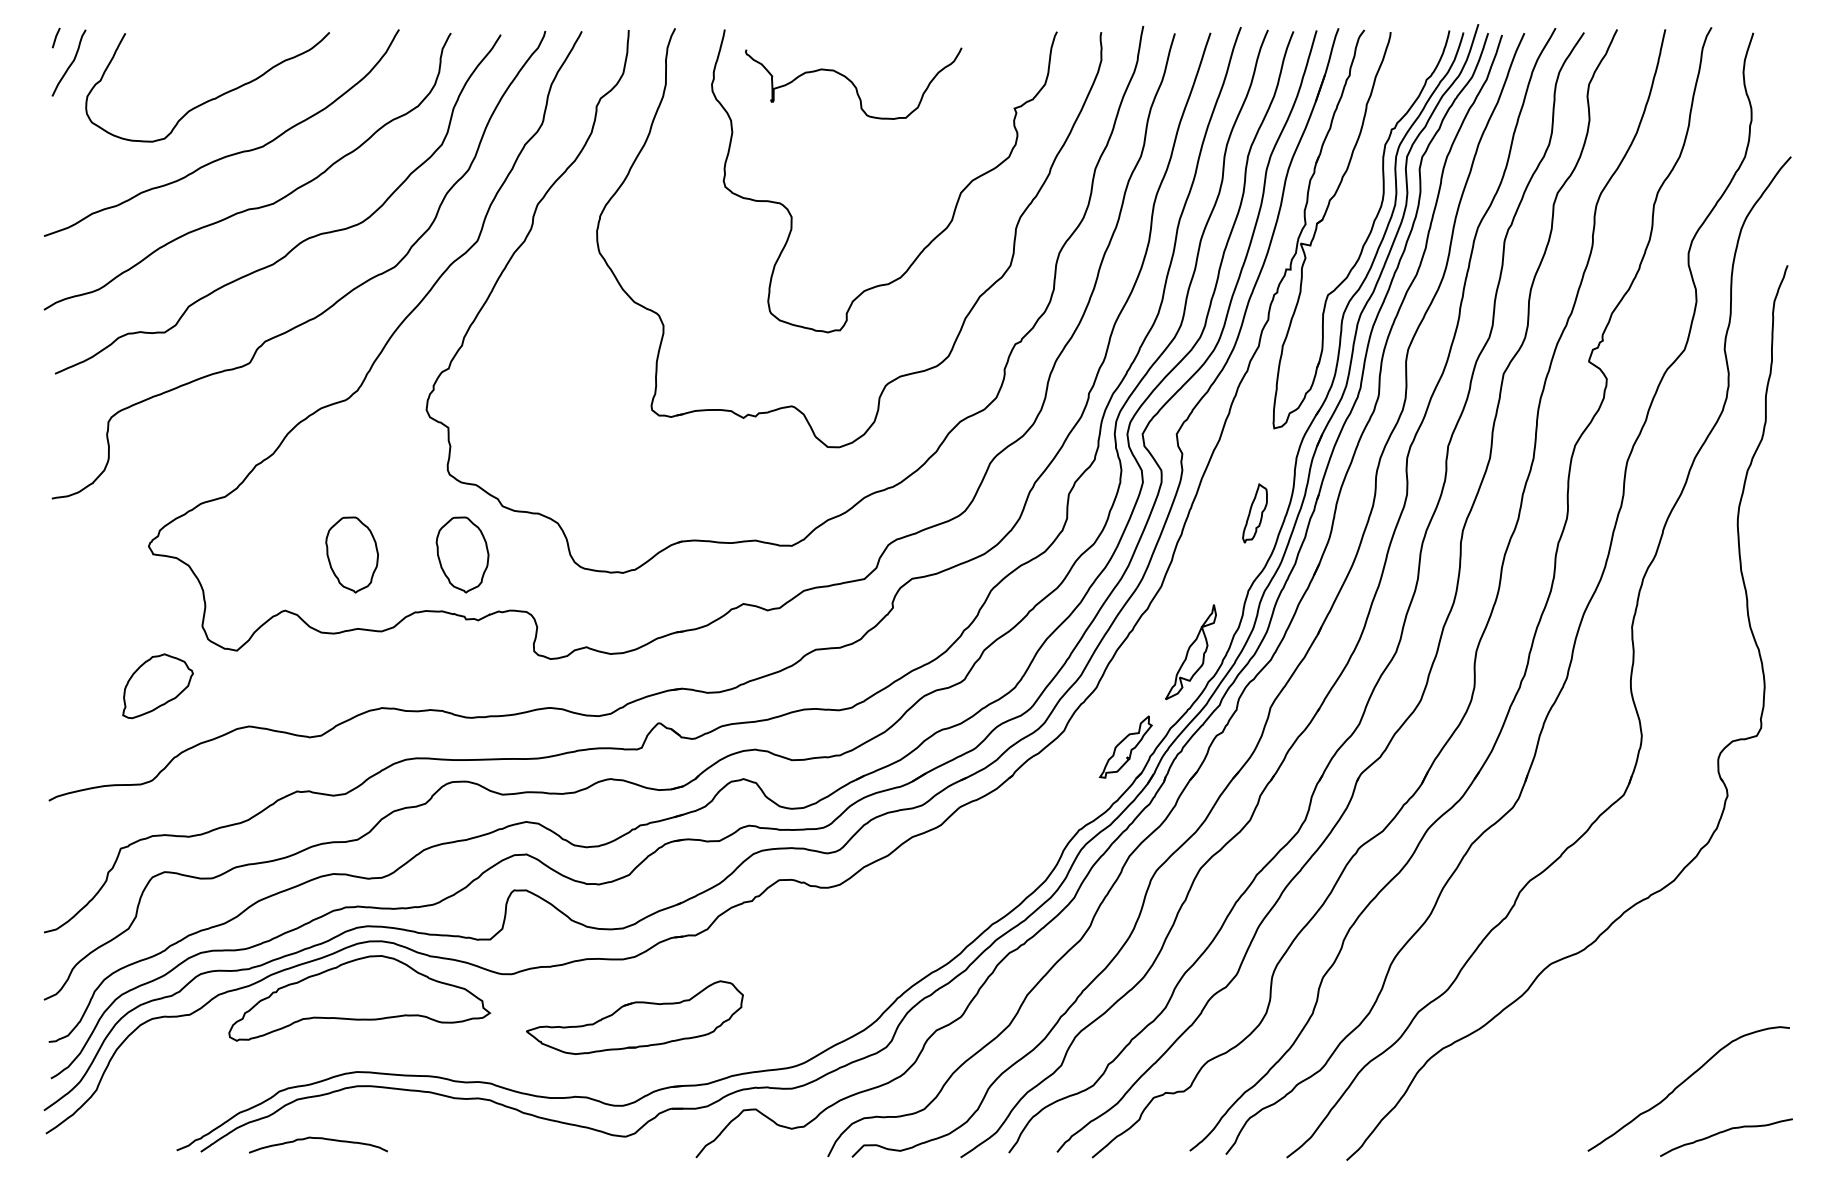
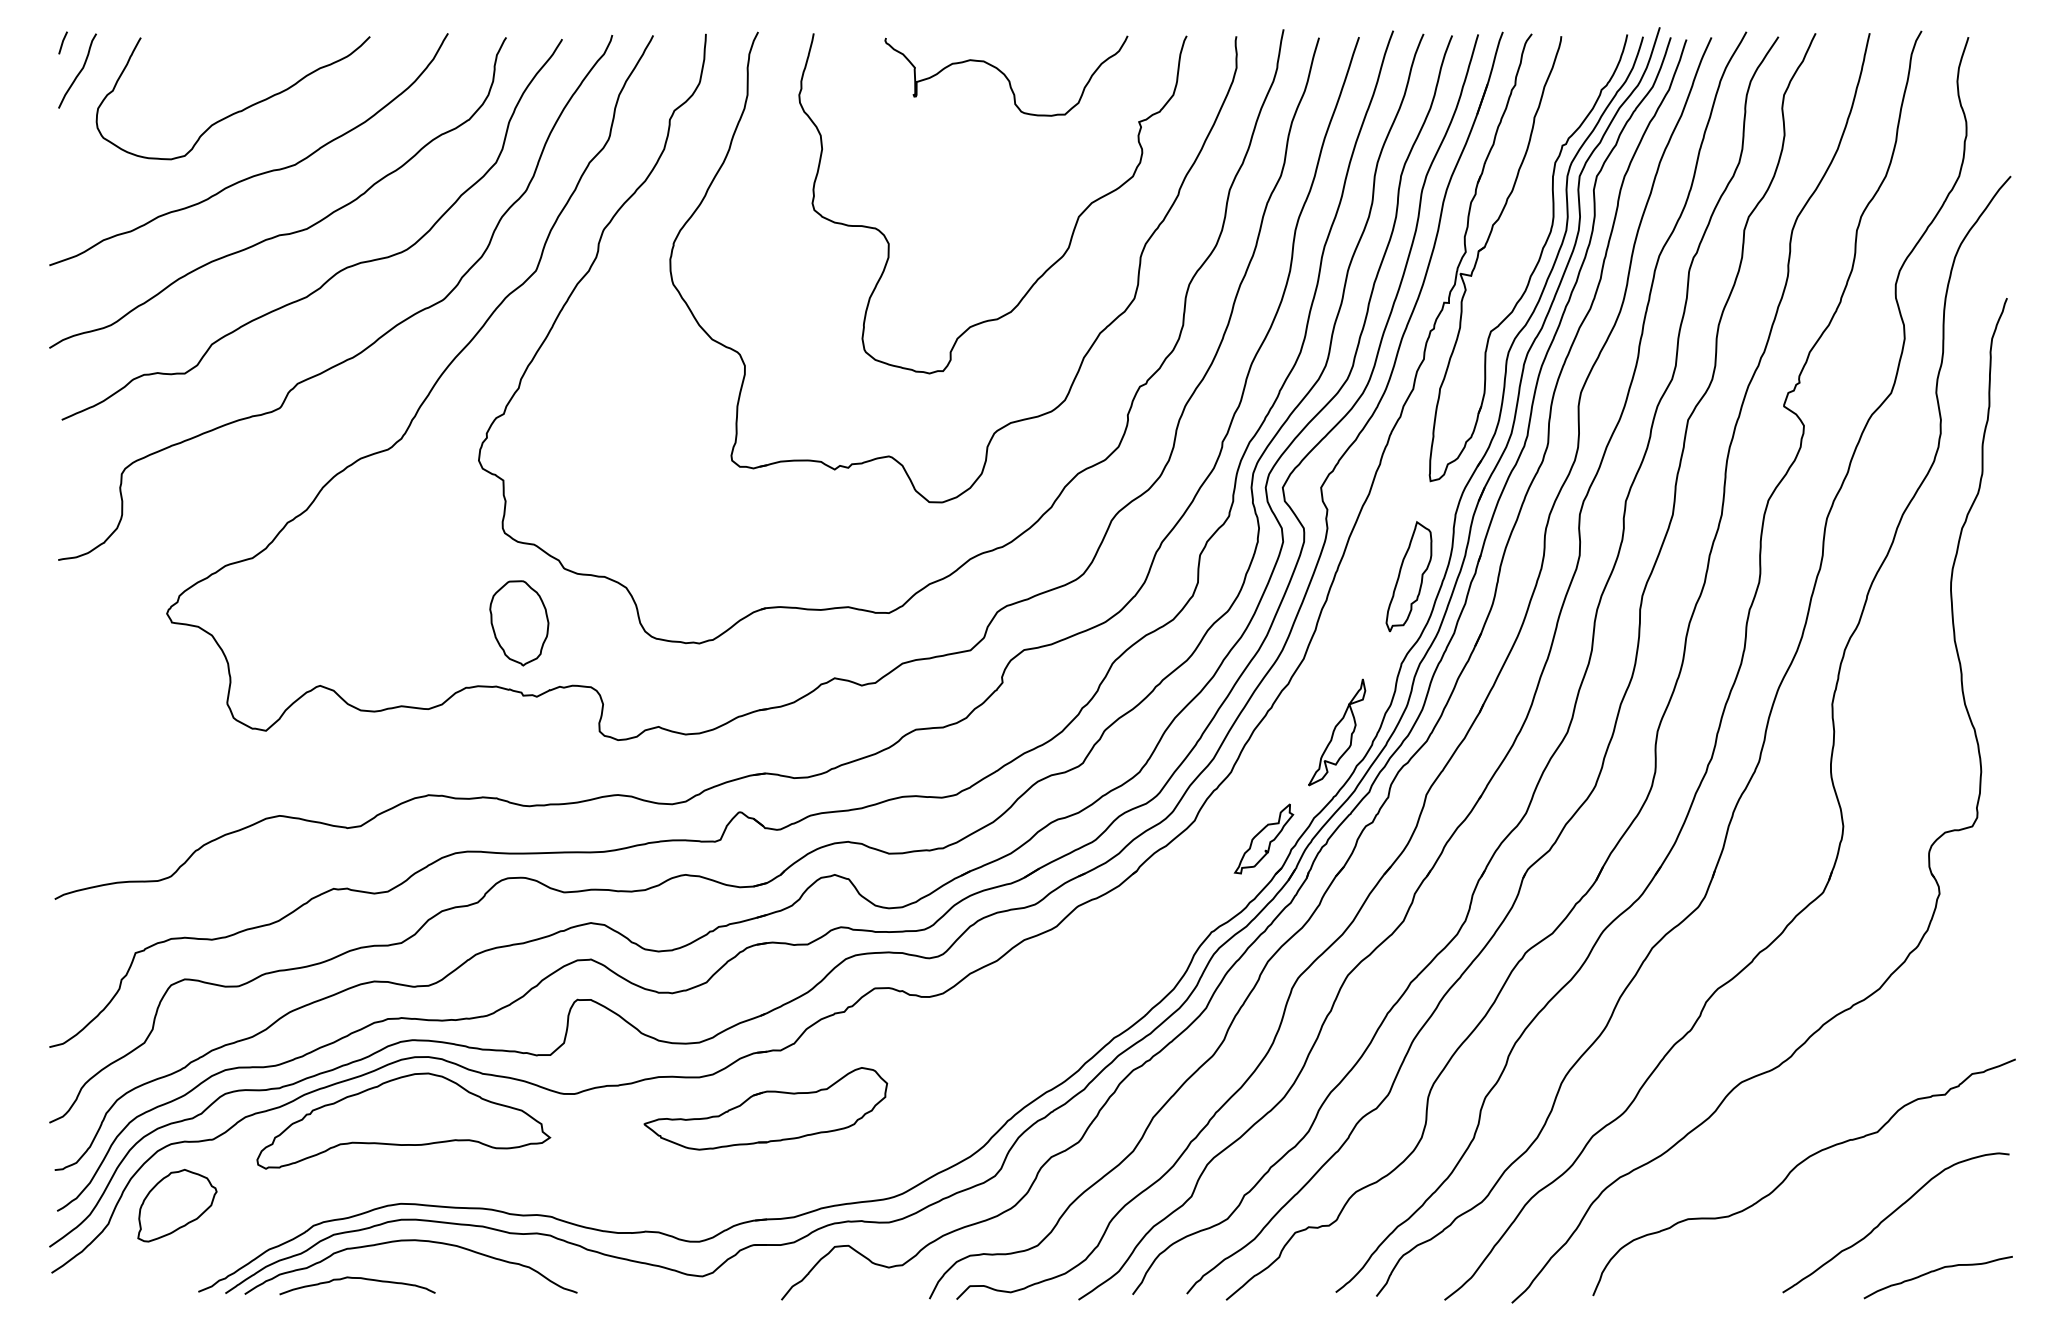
curve: (853, 83) -> (1006, 75), moved
part: (1254, 513) -> (1408, 576), size x1.67
part: (352, 555) -> (395, 623), removed
part: (158, 686) -> (177, 1205), moved
part: (634, 1017) -> (765, 1108), moved
curve: (1599, 1040) -> (1795, 1168), added
curve: (365, 1105) -> (410, 1241), added

